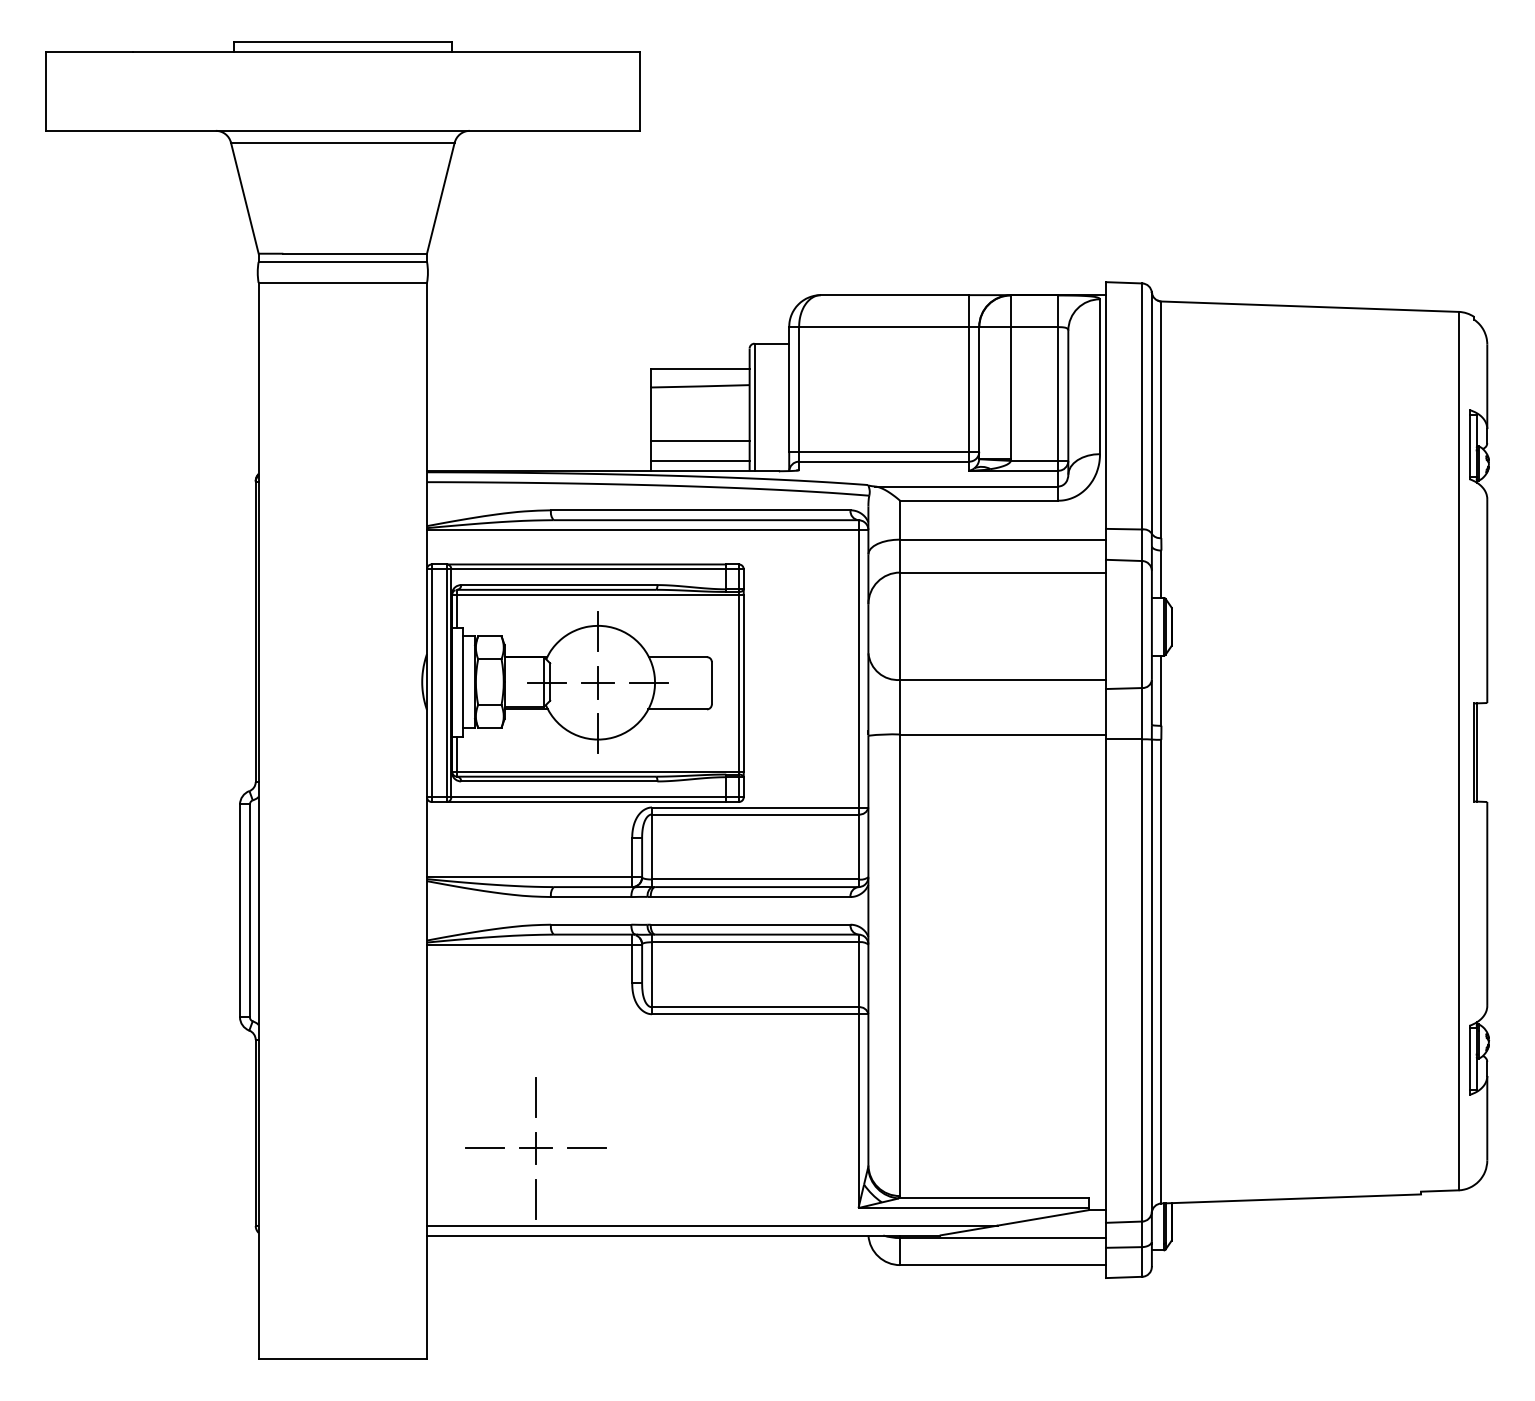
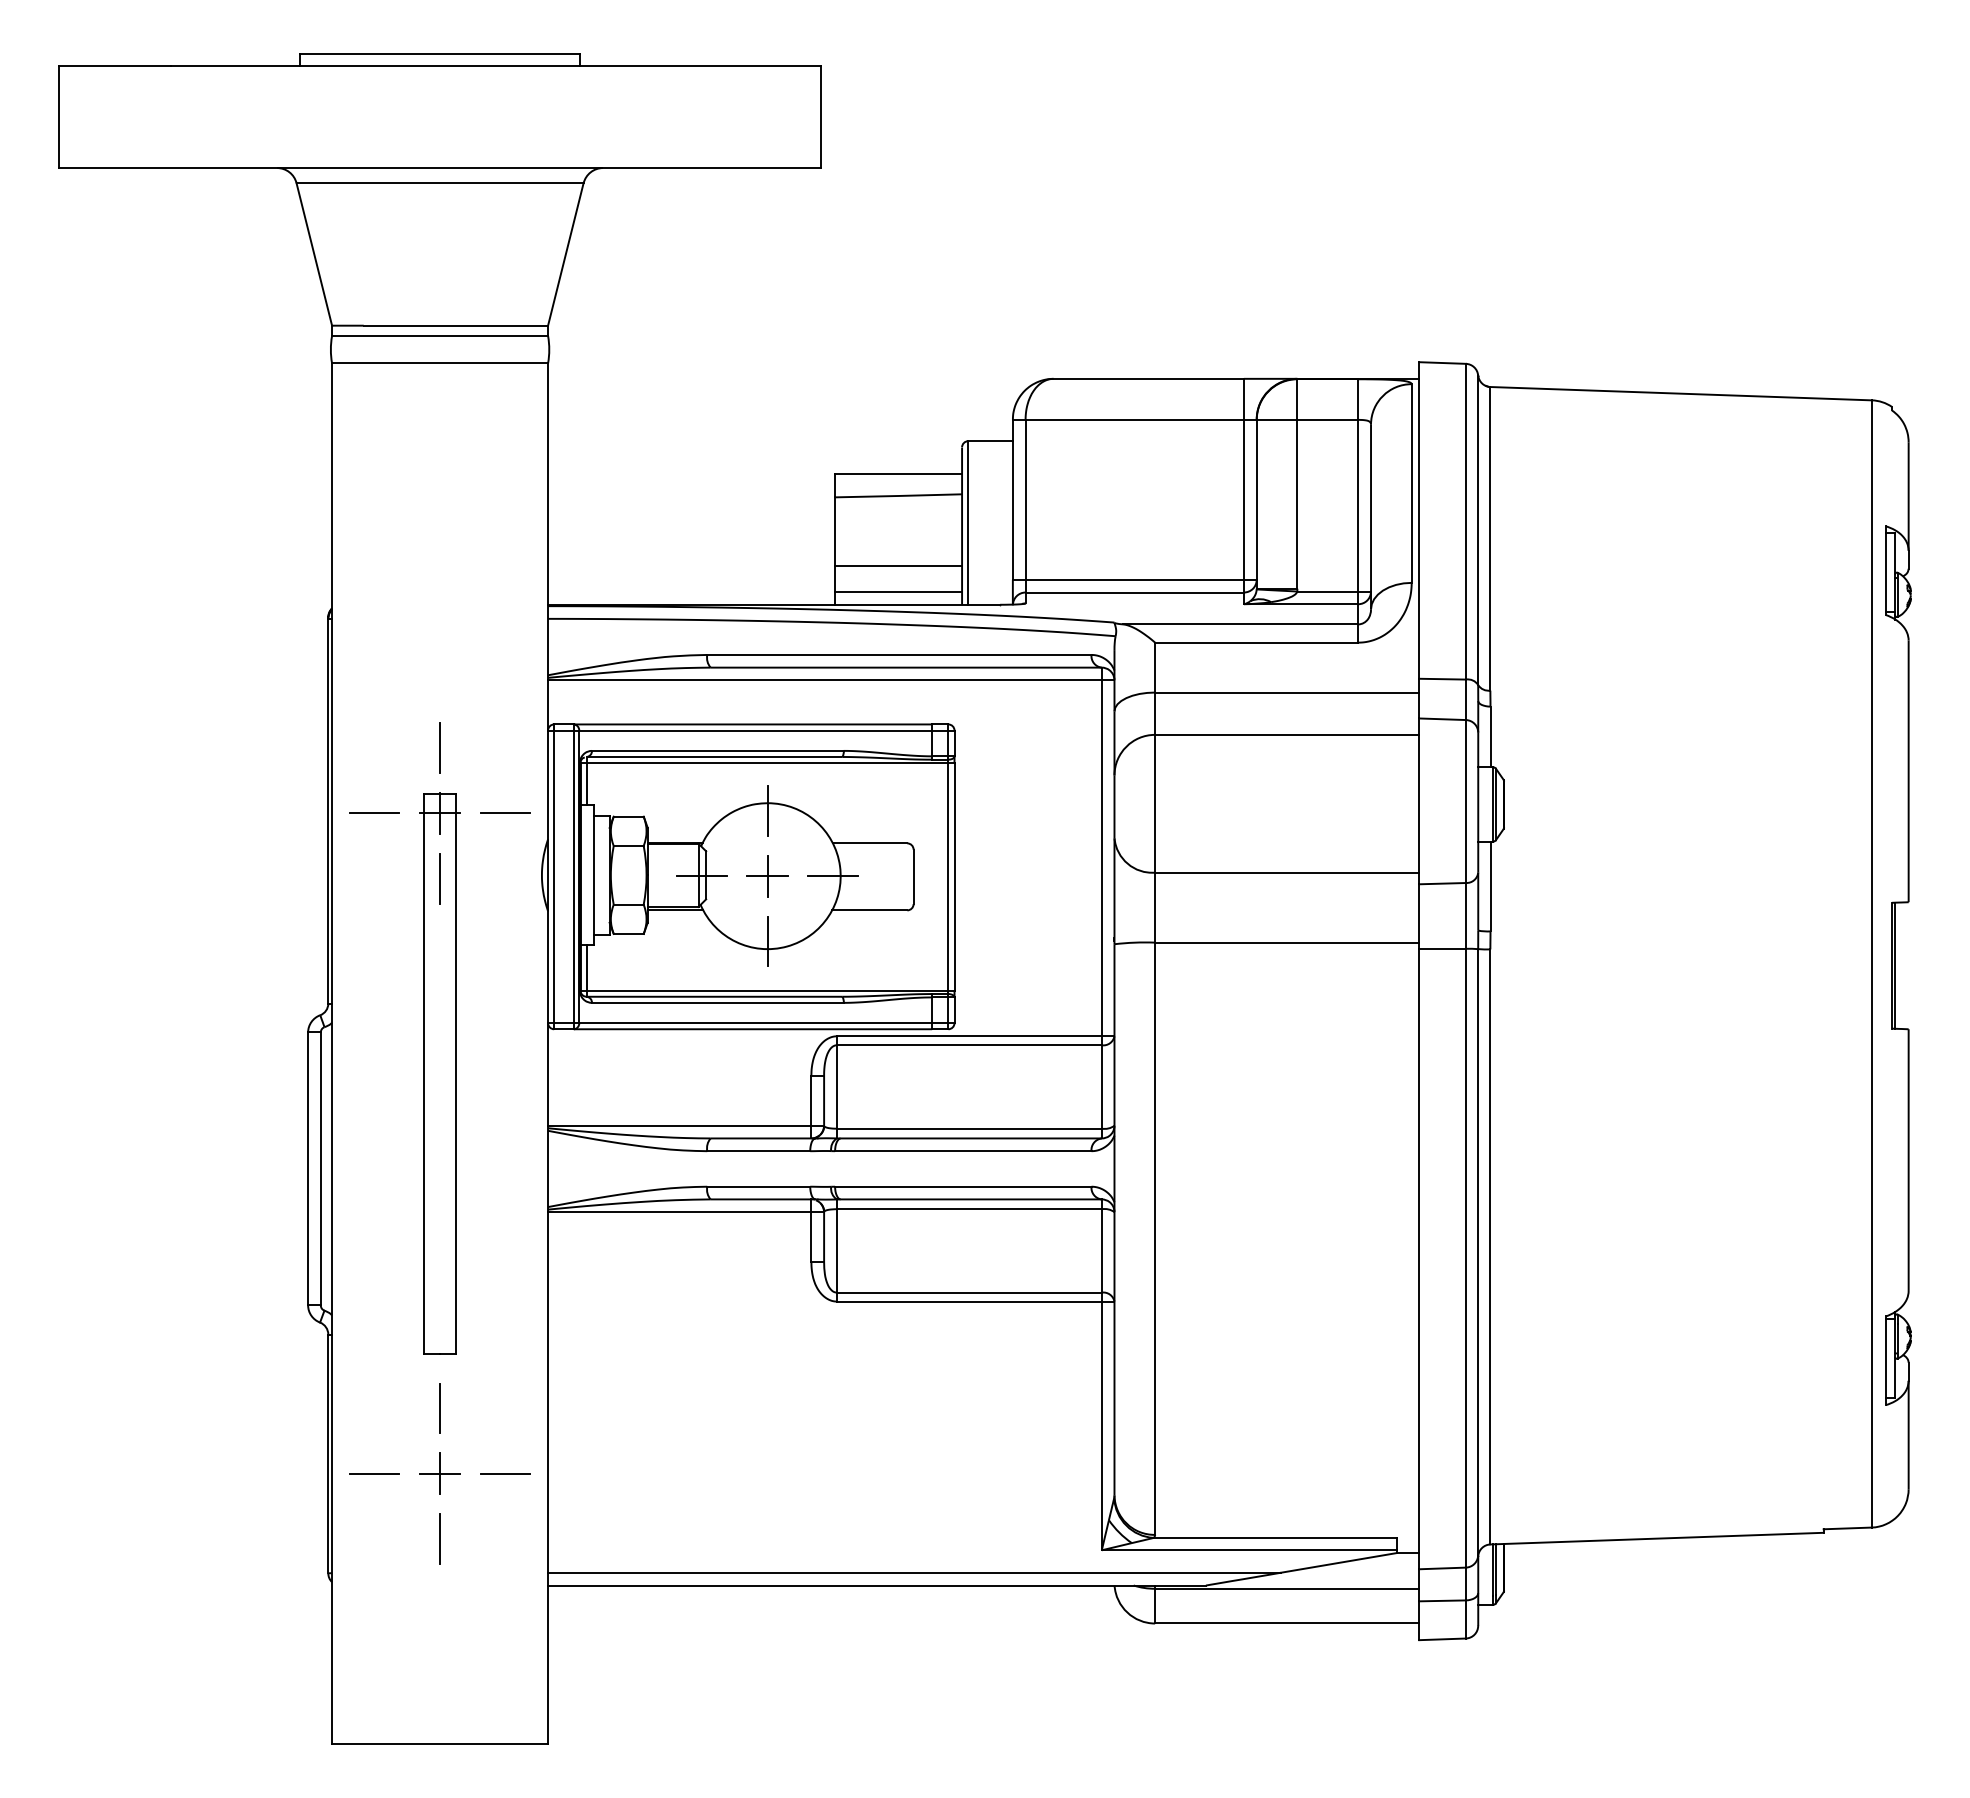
part: (342, 809) -> (439, 1038), added
part: (535, 1148) -> (439, 1473), moved

